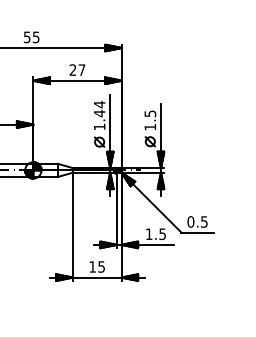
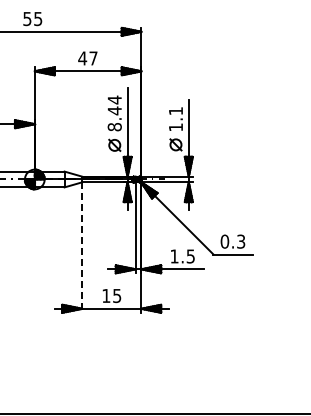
text: (72, 70) -> (82, 58), 27 -> 47
text: (150, 114) -> (176, 111), 1.5 -> 1.1
text: (99, 127) -> (114, 127), 1.44 -> 8.44
text: (204, 220) -> (241, 240), 0.5 -> 0.3
line: (72, 227) -> (82, 248), solid -> dashed

